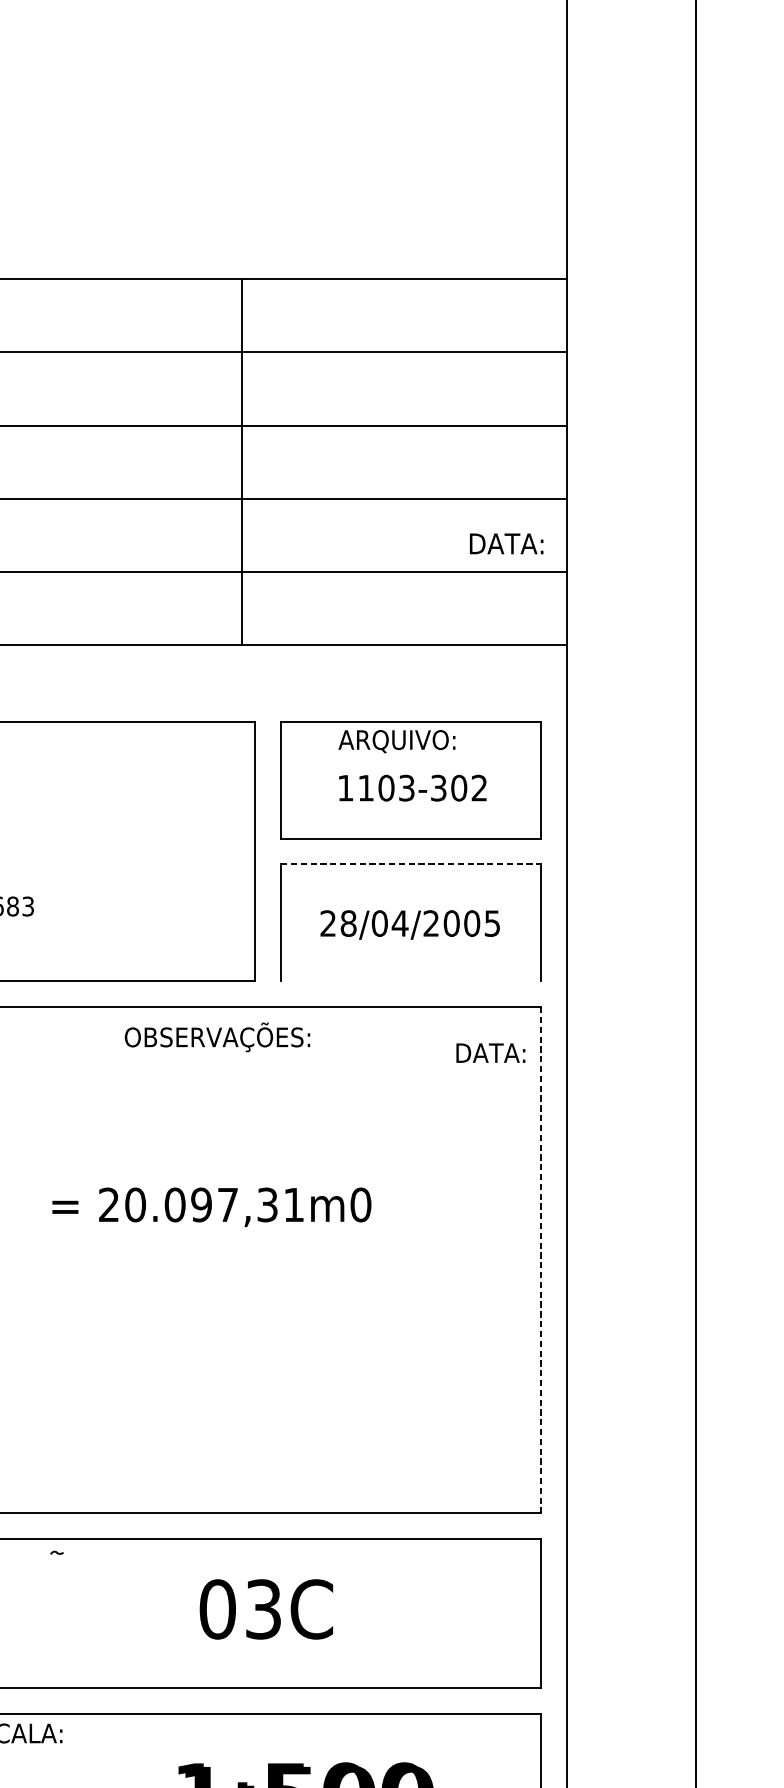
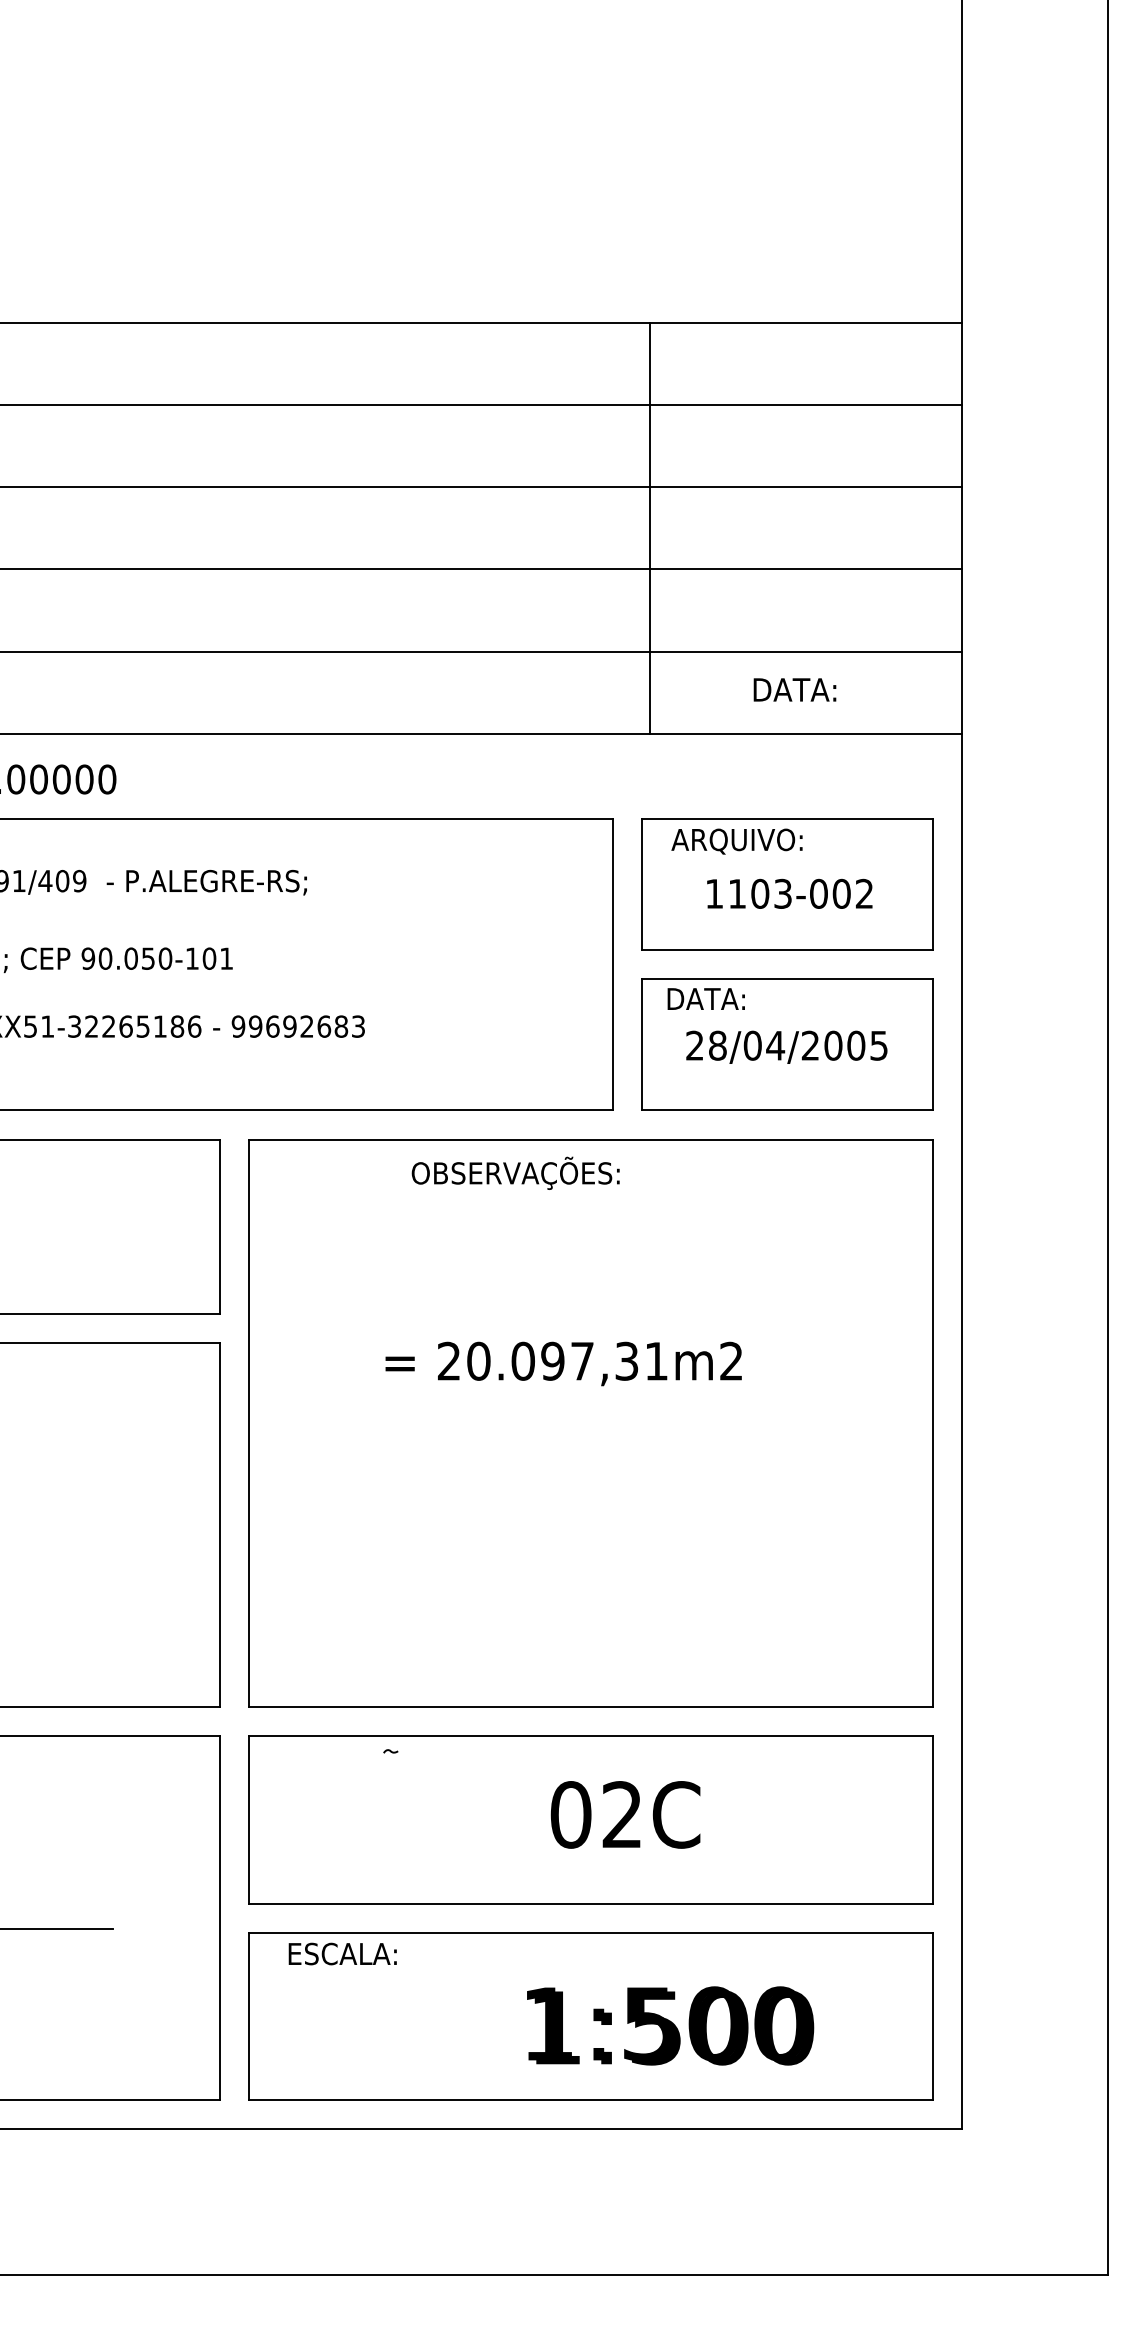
line: (241, 462) -> (649, 528), moved
text: (506, 543) -> (794, 689), moved
text: (396, 741) -> (736, 841), moved
text: (438, 787) -> (818, 893), 1103-302 -> 1103-002
line: (410, 864) -> (787, 979), dashed -> solid
line: (410, 981) -> (787, 1110), added
text: (217, 1036) -> (515, 1172), moved
text: (490, 1052) -> (705, 998), moved
text: (360, 1204) -> (731, 1360), 20.097,31m0 -> 20.097,31m2
line: (540, 1260) -> (933, 1423), dashed -> solid
text: (262, 1609) -> (621, 1814), 03C -> 02C

